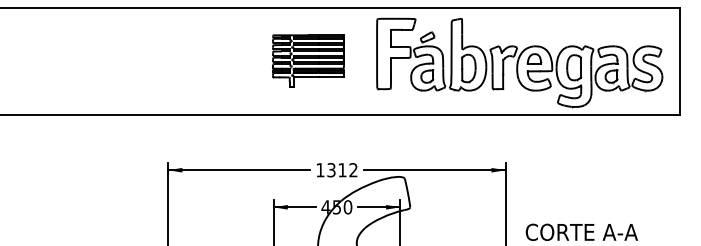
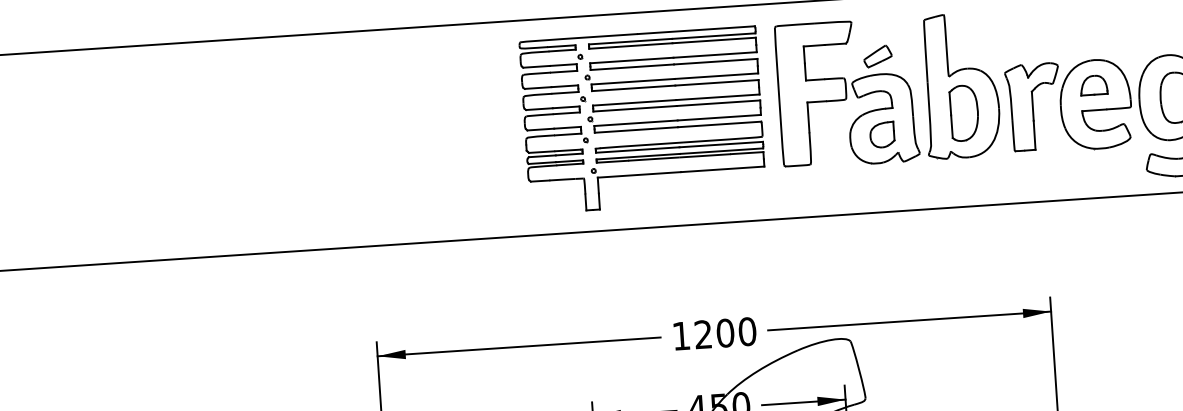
part: (308, 60) -> (642, 118), size x1.67
text: (342, 170) -> (725, 333), 1312 -> 1200

